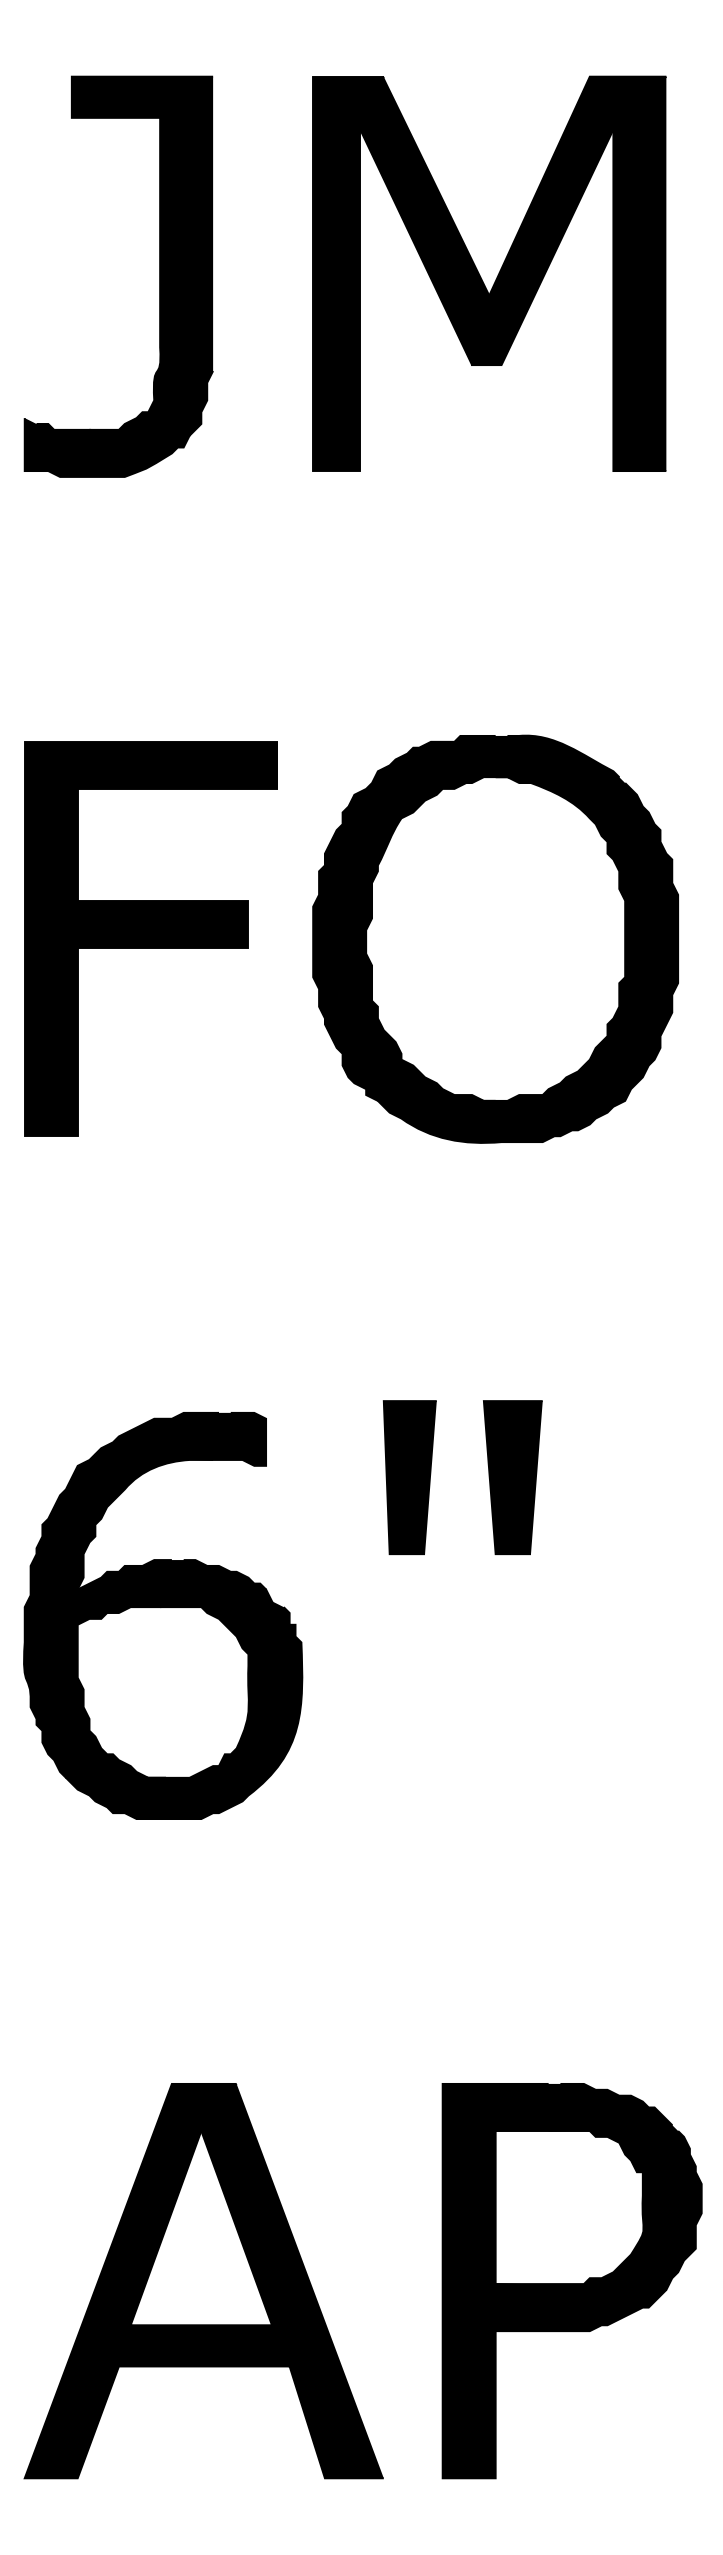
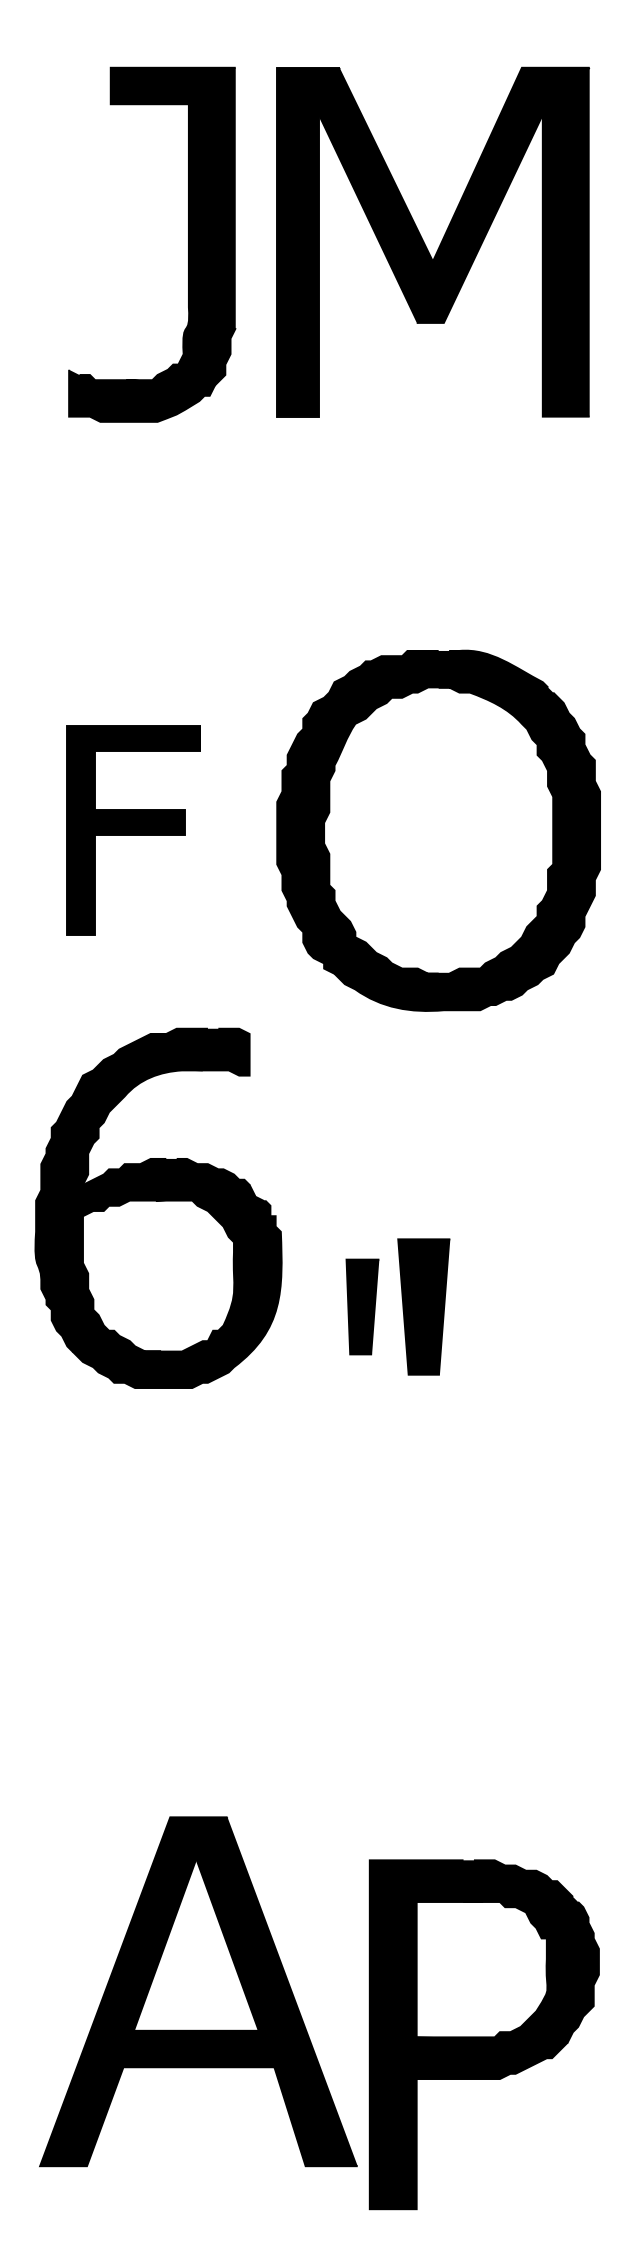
part: (159, 276) -> (188, 244), moved
part: (150, 938) -> (133, 830), size x0.6
part: (409, 1477) -> (362, 1306), size x0.7
part: (512, 1477) -> (423, 1306), moved
part: (163, 1614) -> (158, 1207), moved
part: (203, 2280) -> (198, 1991), moved
part: (571, 2280) -> (483, 2034), moved

